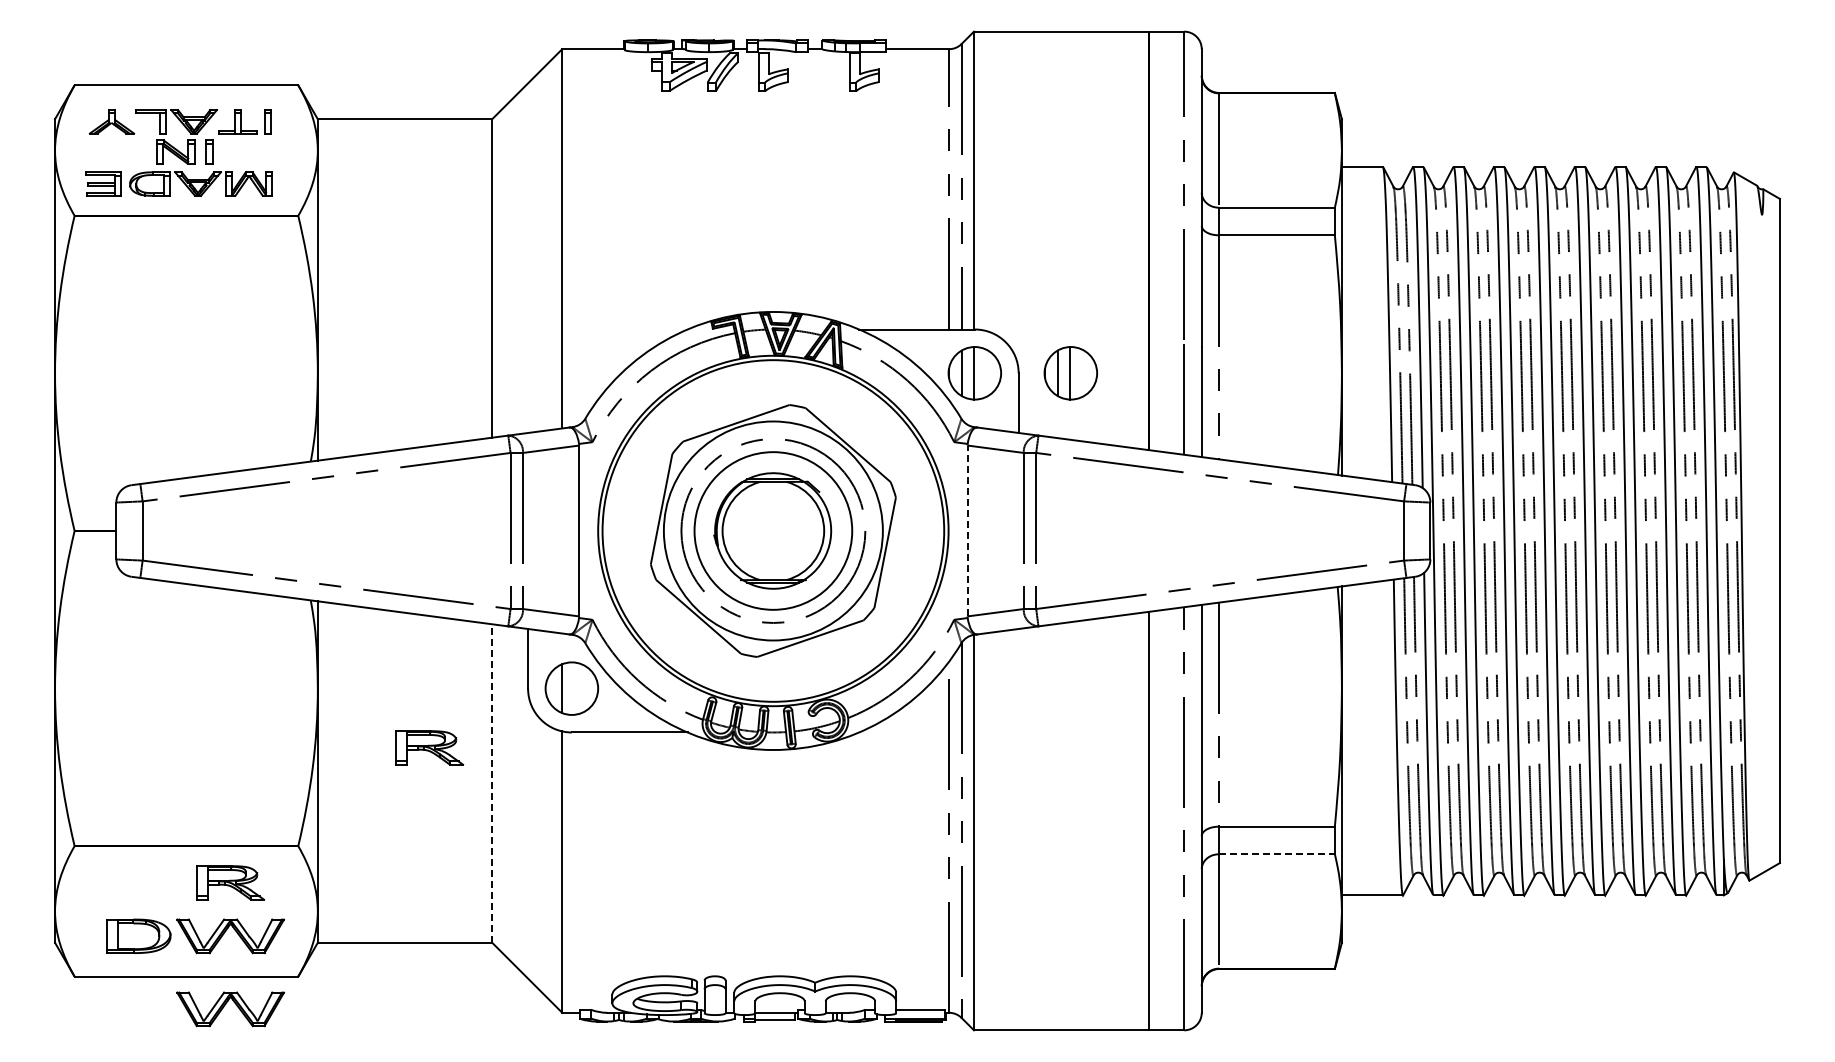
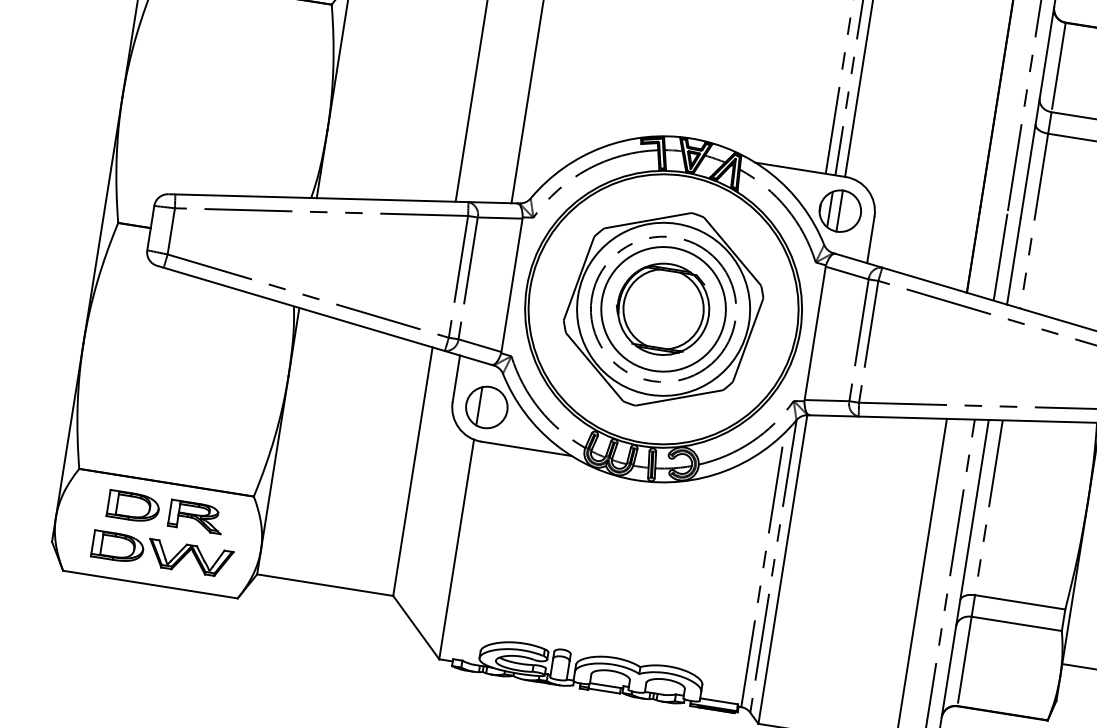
part: (1070, 373) -> (914, 223), removed
line: (967, 530) -> (815, 332), dashed -> solid
part: (429, 747) -> (368, 435), removed
line: (492, 783) -> (413, 471), dashed -> solid
line: (1277, 854) -> (1017, 624), dashed -> solid
part: (149, 882) -> (133, 506), added
part: (224, 1007) -> (176, 613), removed

